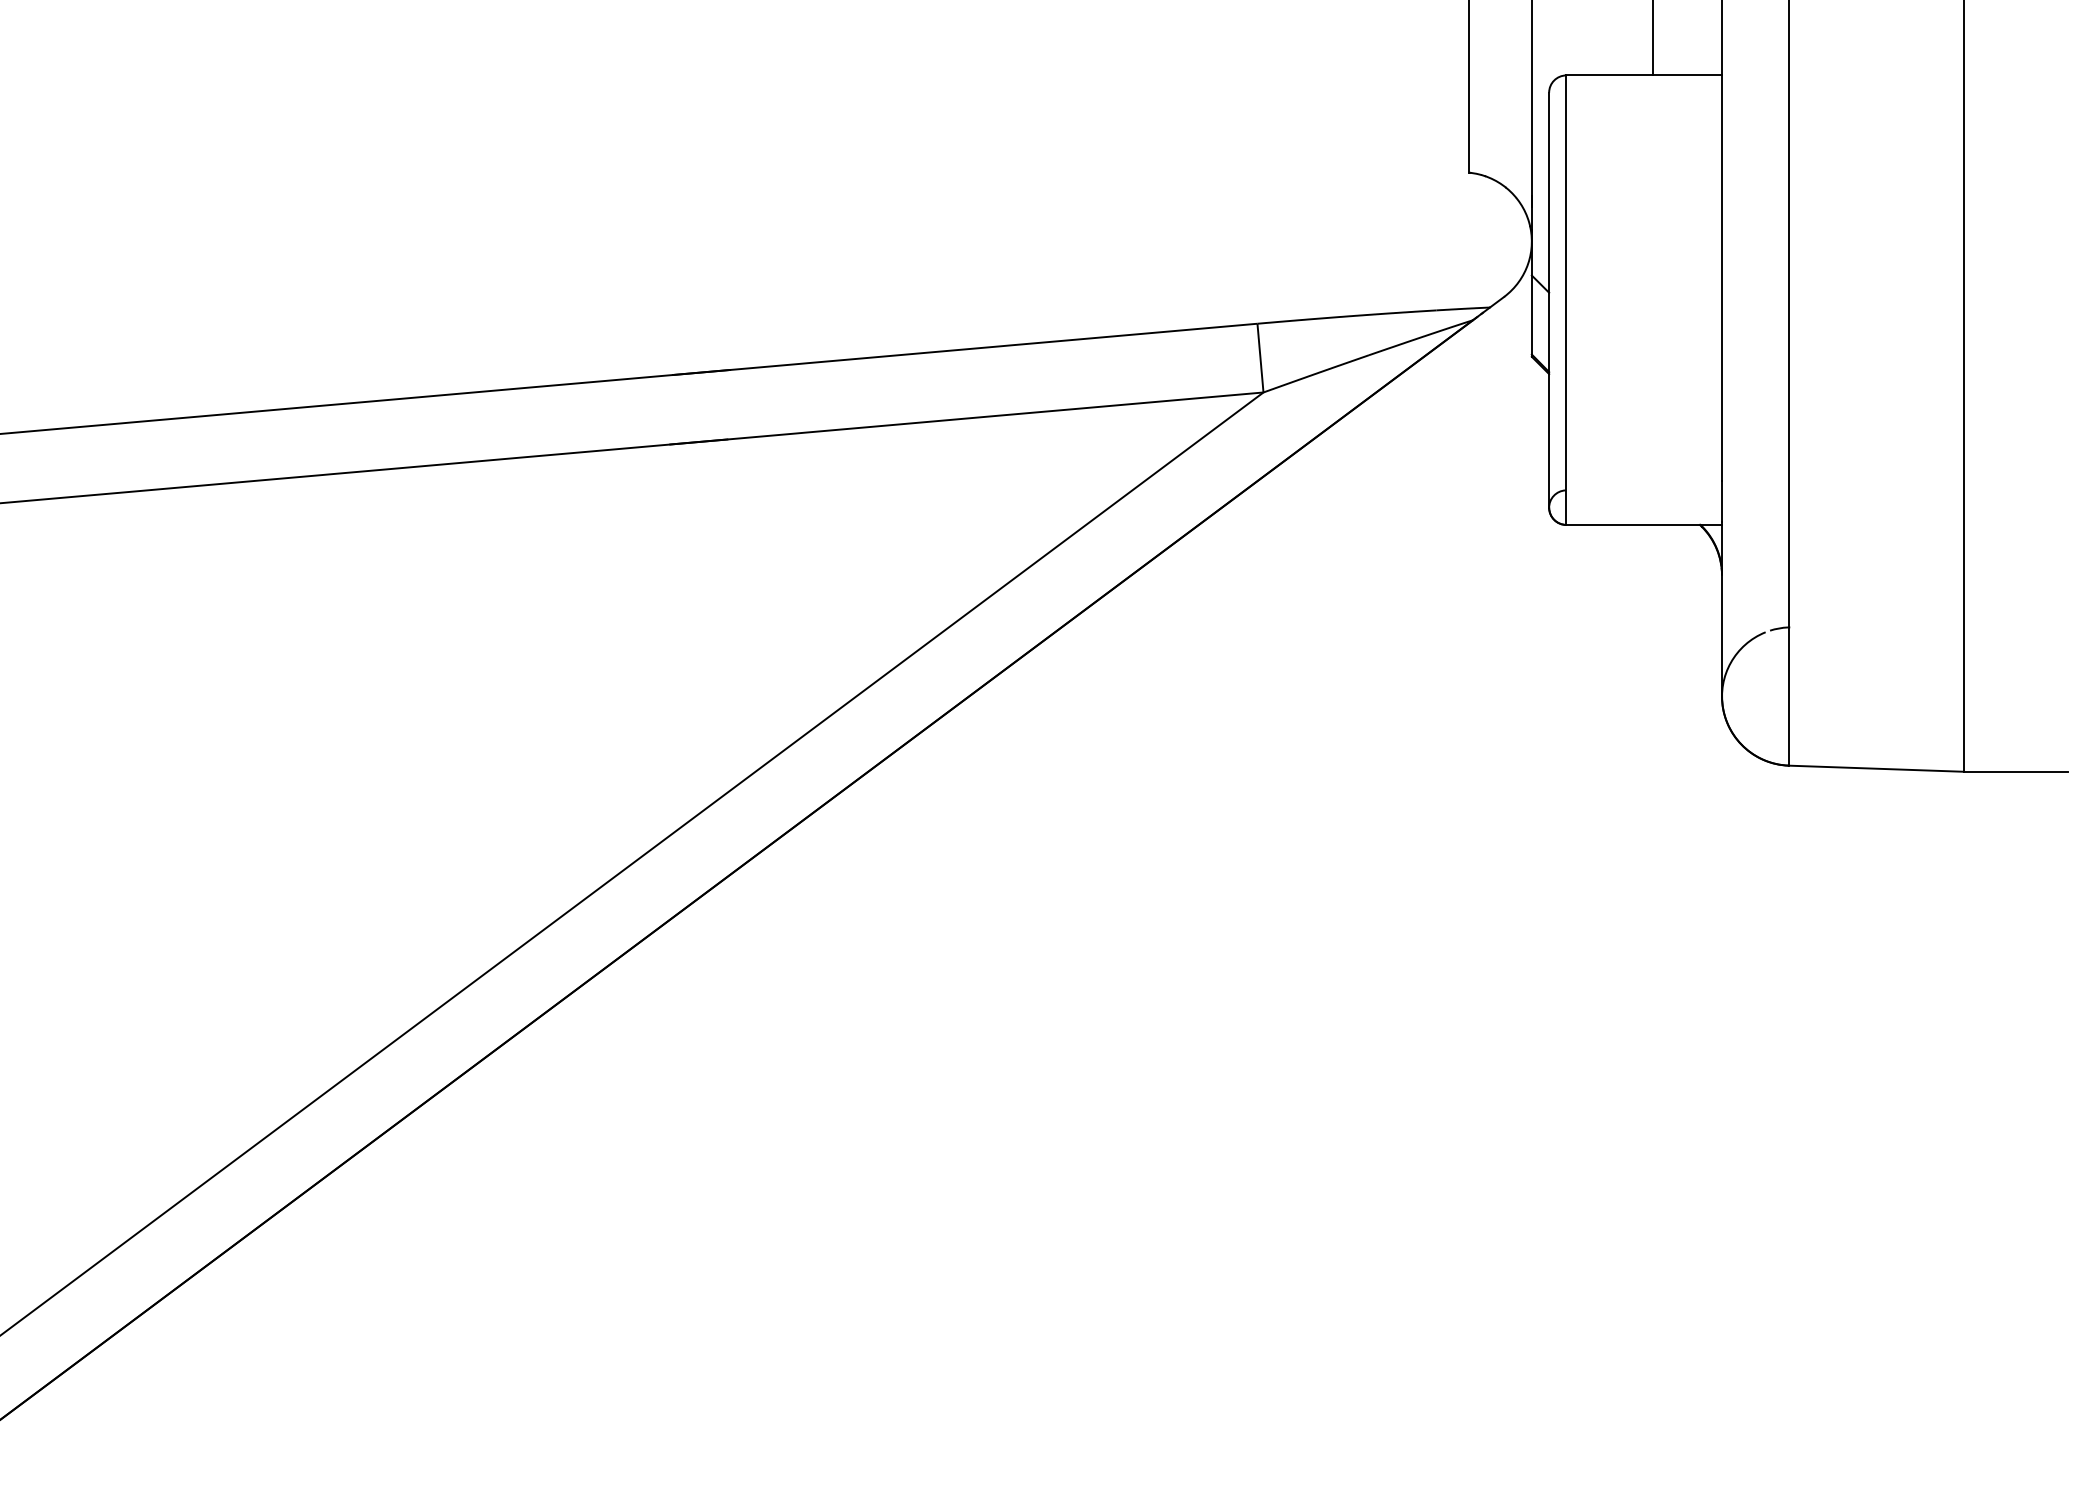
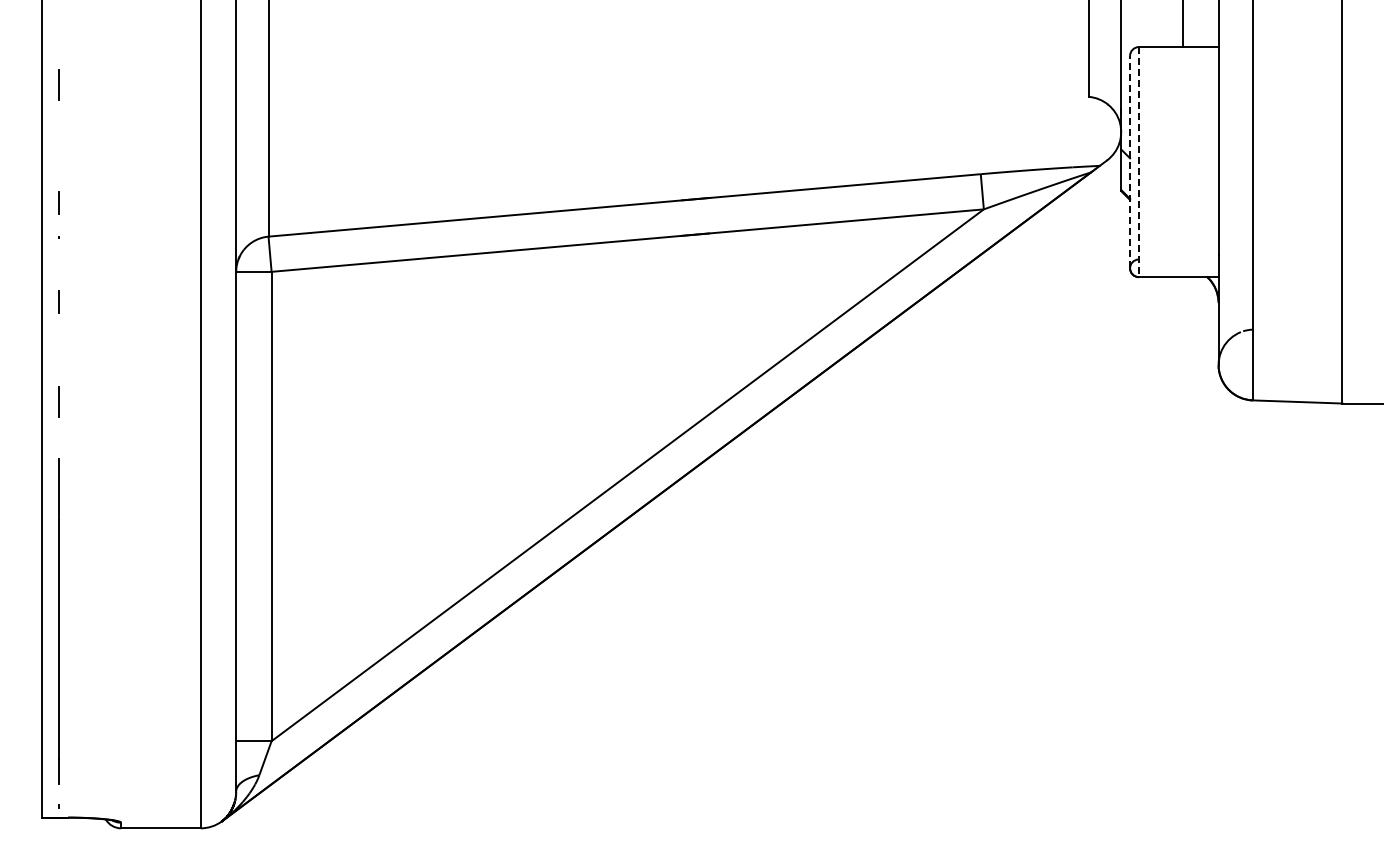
line: (1549, 298) -> (1130, 161), solid -> dashed
line: (1565, 300) -> (1138, 162), solid -> dashed

